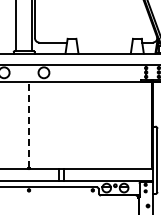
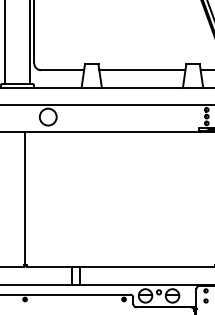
line: (104, 42) -> (142, 70), added
line: (29, 125) -> (25, 198), dashed -> solid

